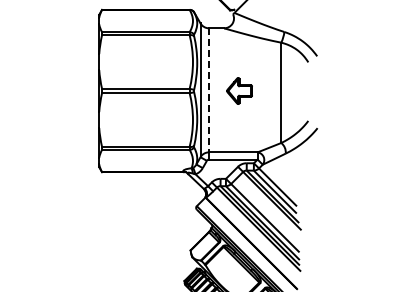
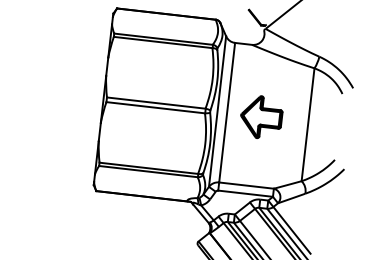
line: (209, 90) -> (227, 112), dashed -> solid
part: (239, 90) -> (261, 116), size x1.43

